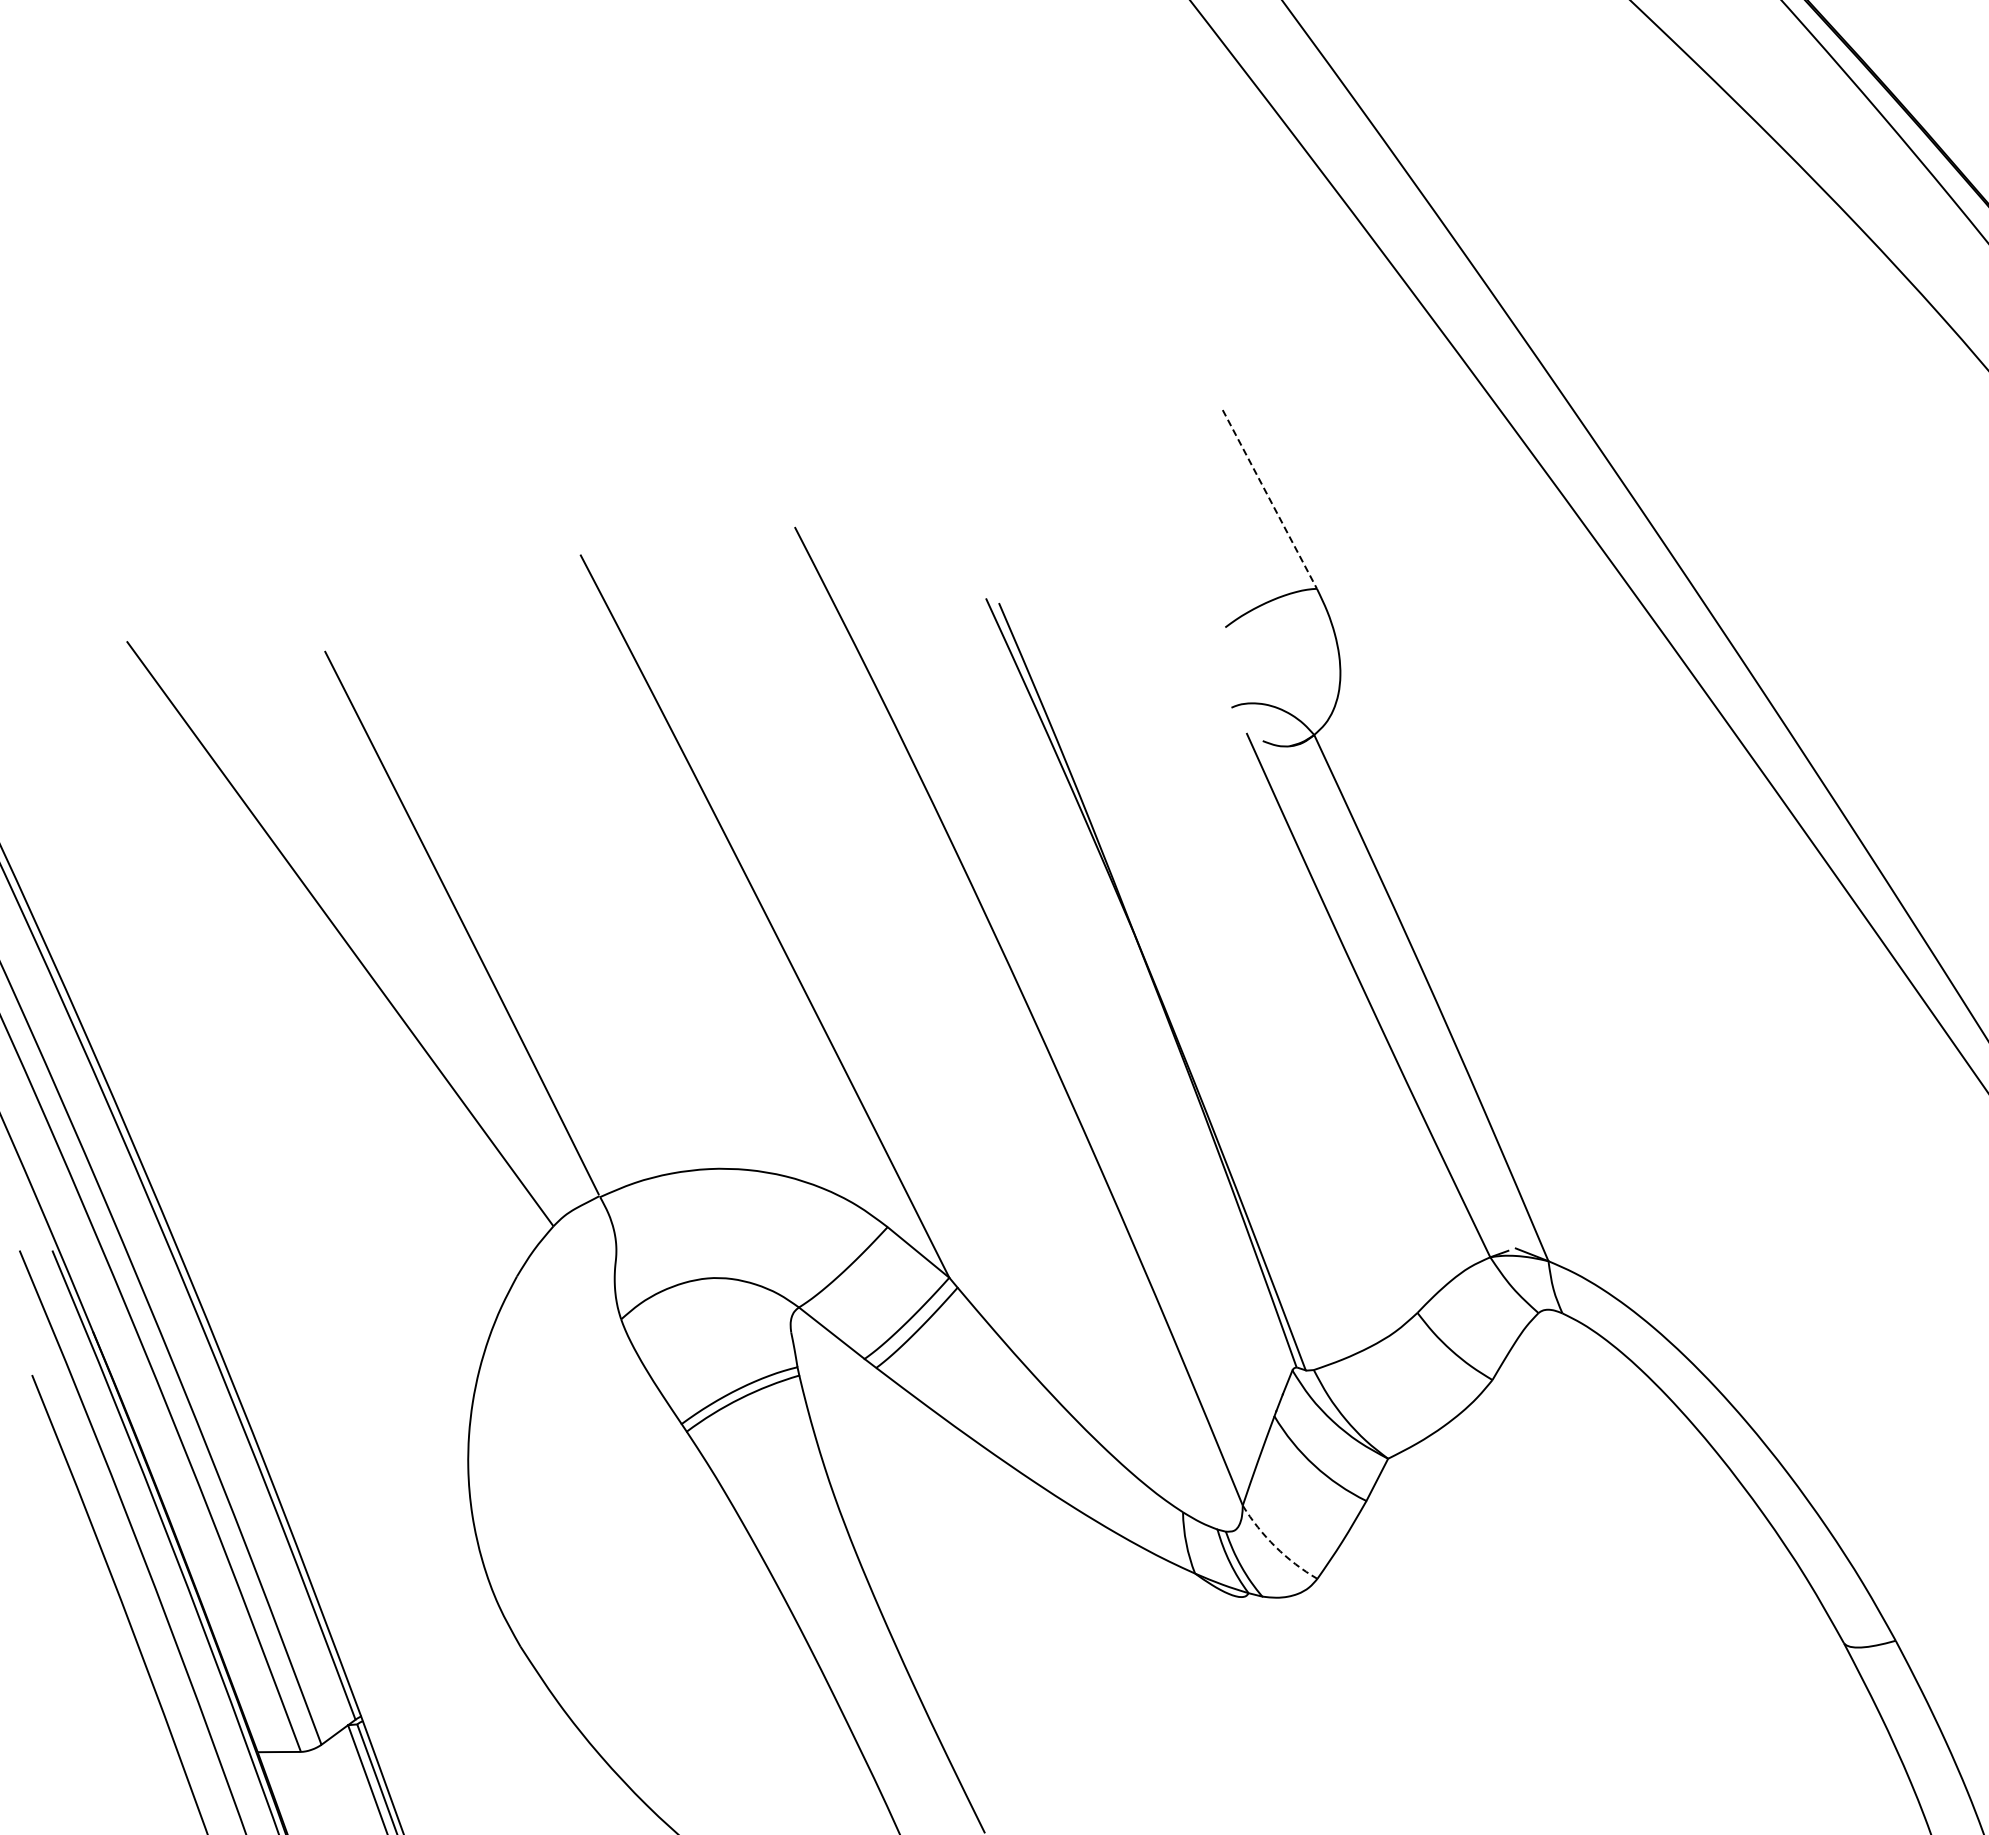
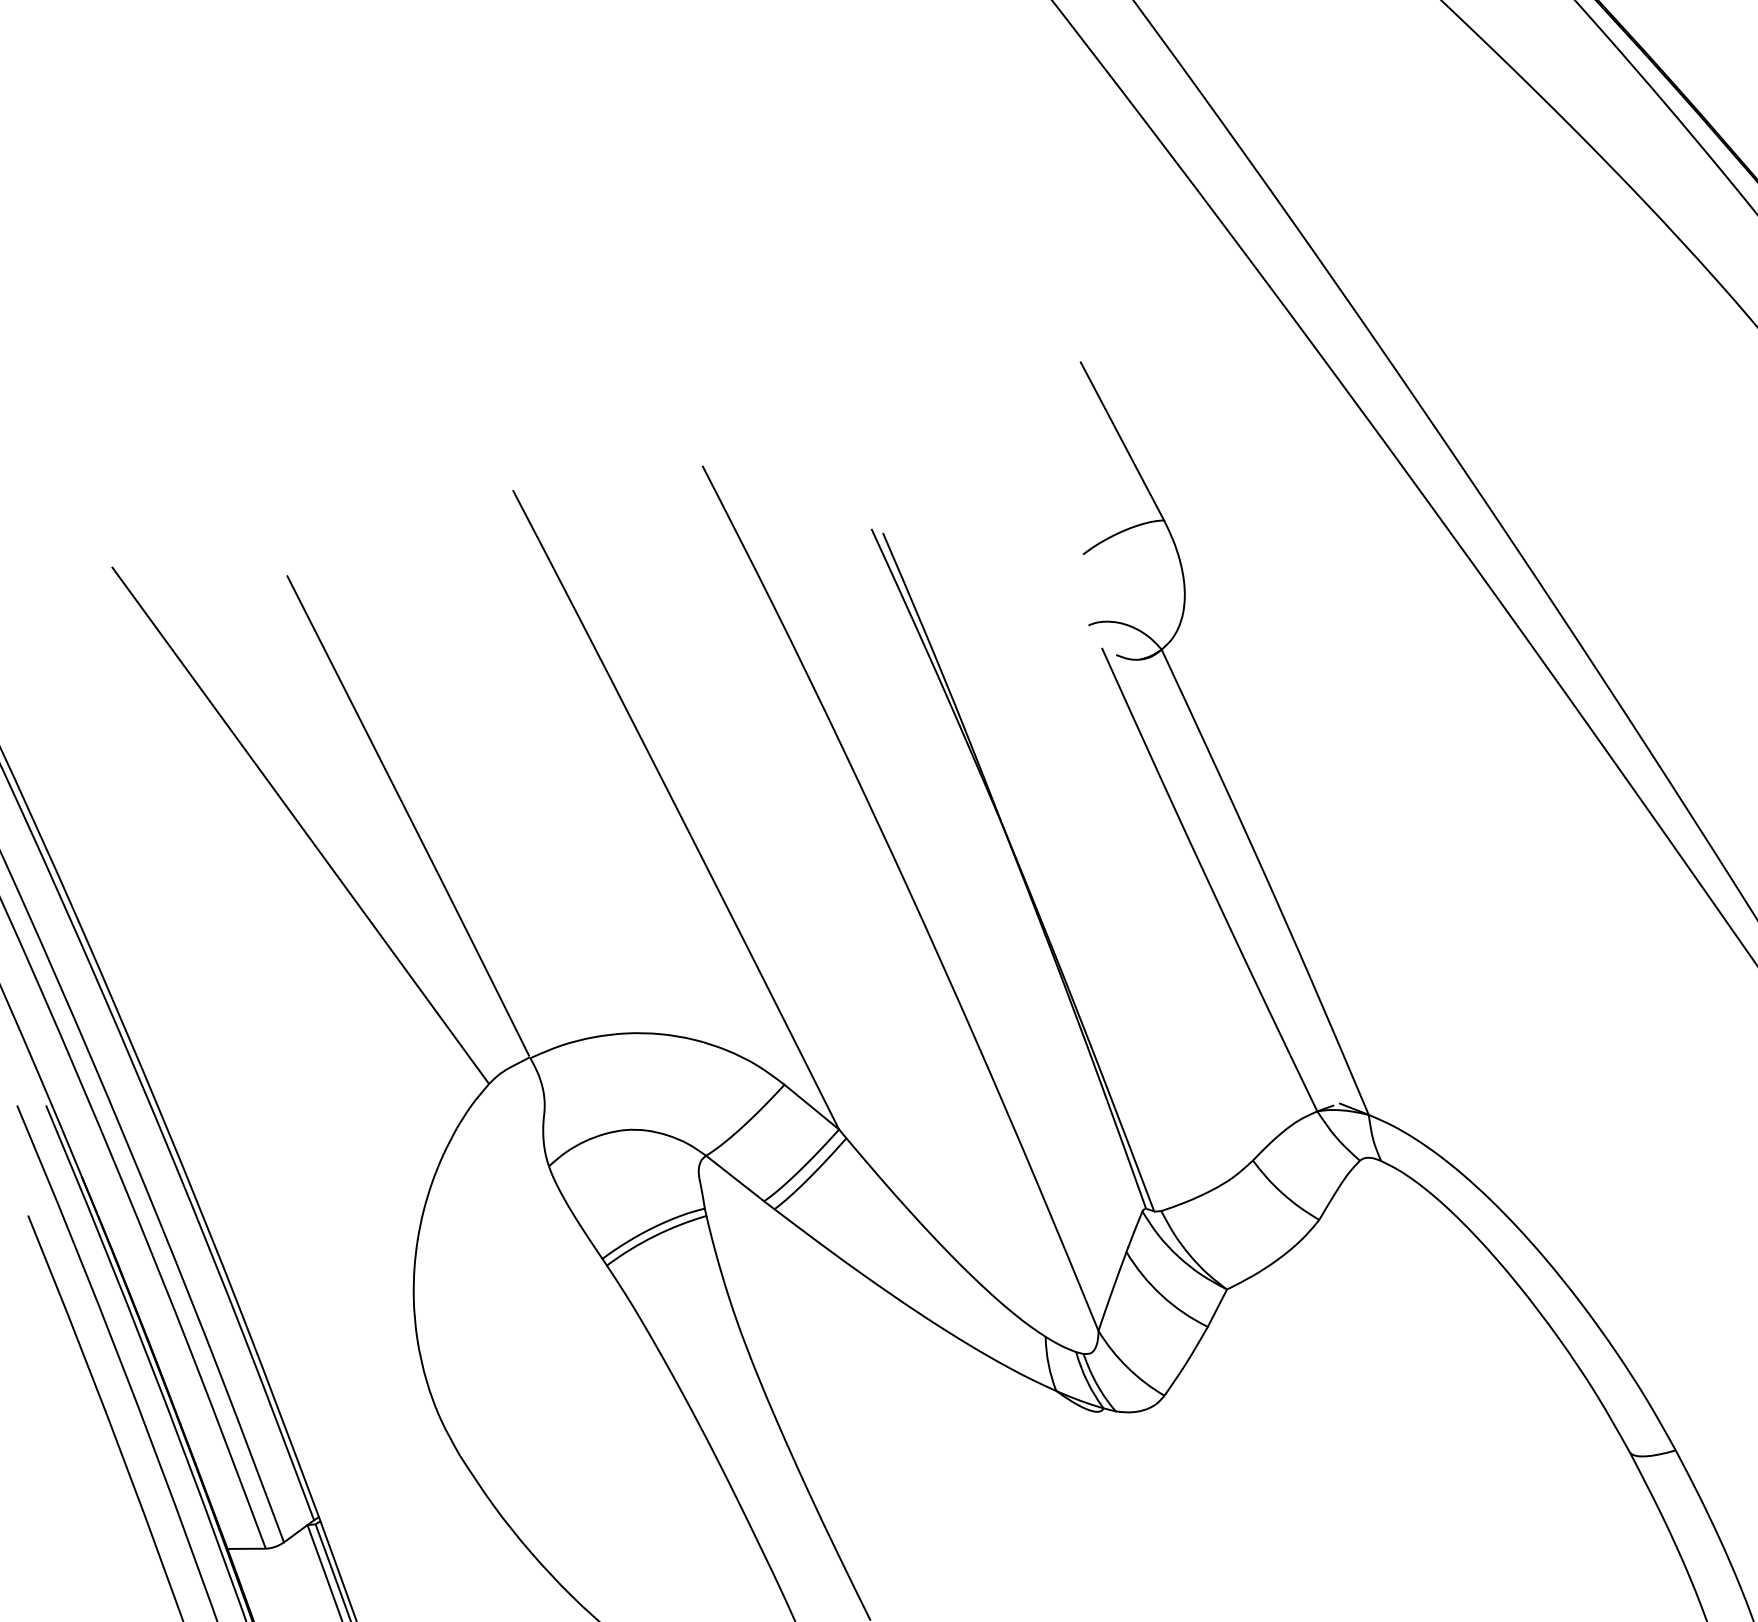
line: (1270, 499) -> (1123, 441), dashed -> solid
arc: (1275, 1546) -> (1127, 1367), dashed -> solid

